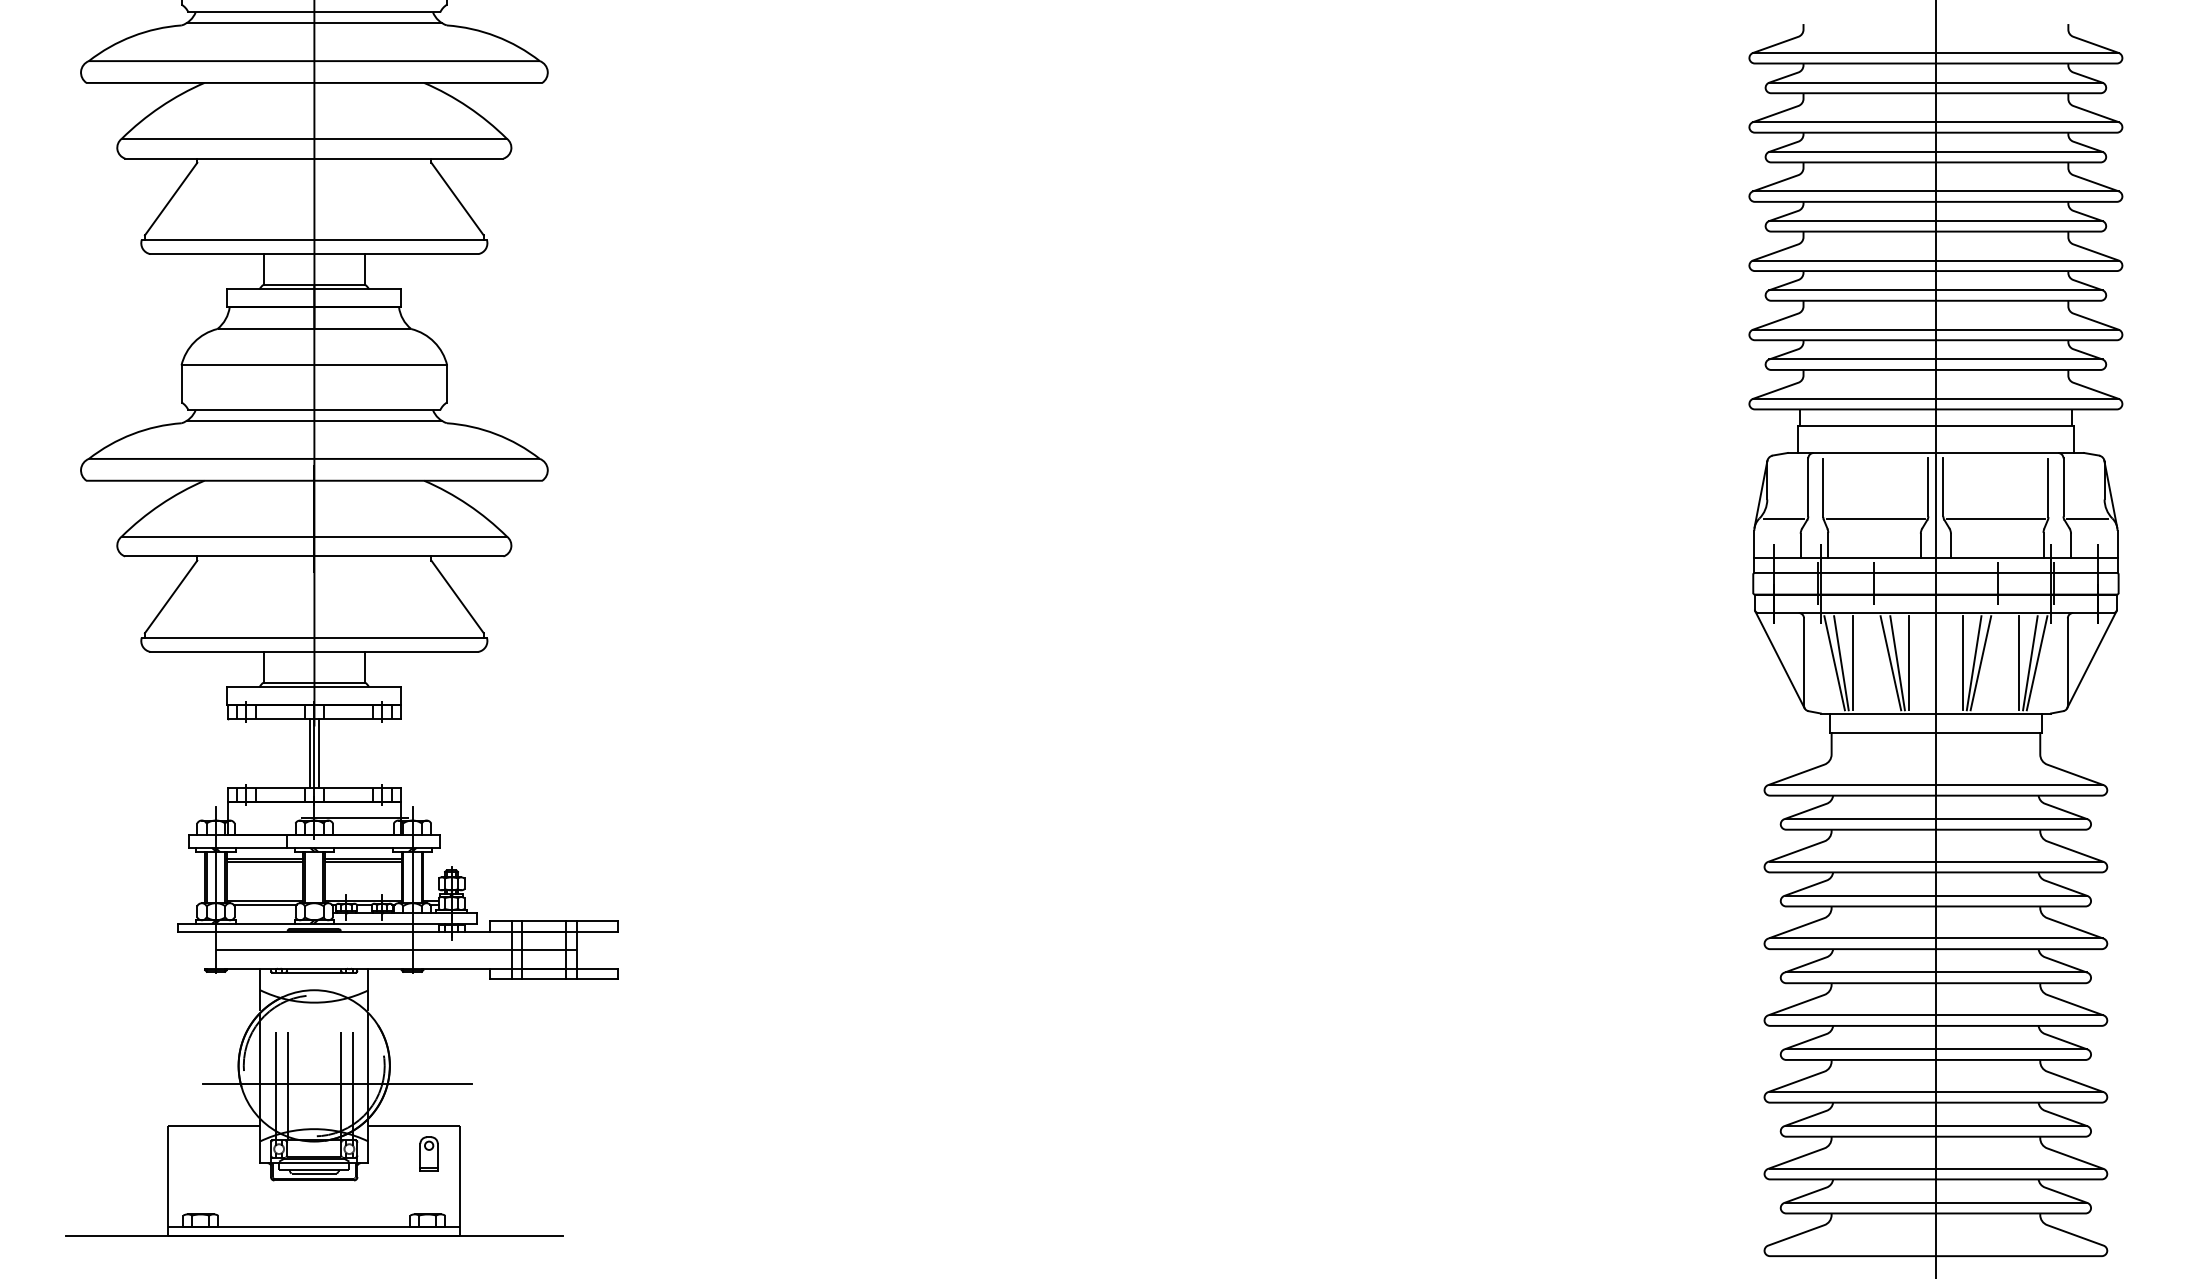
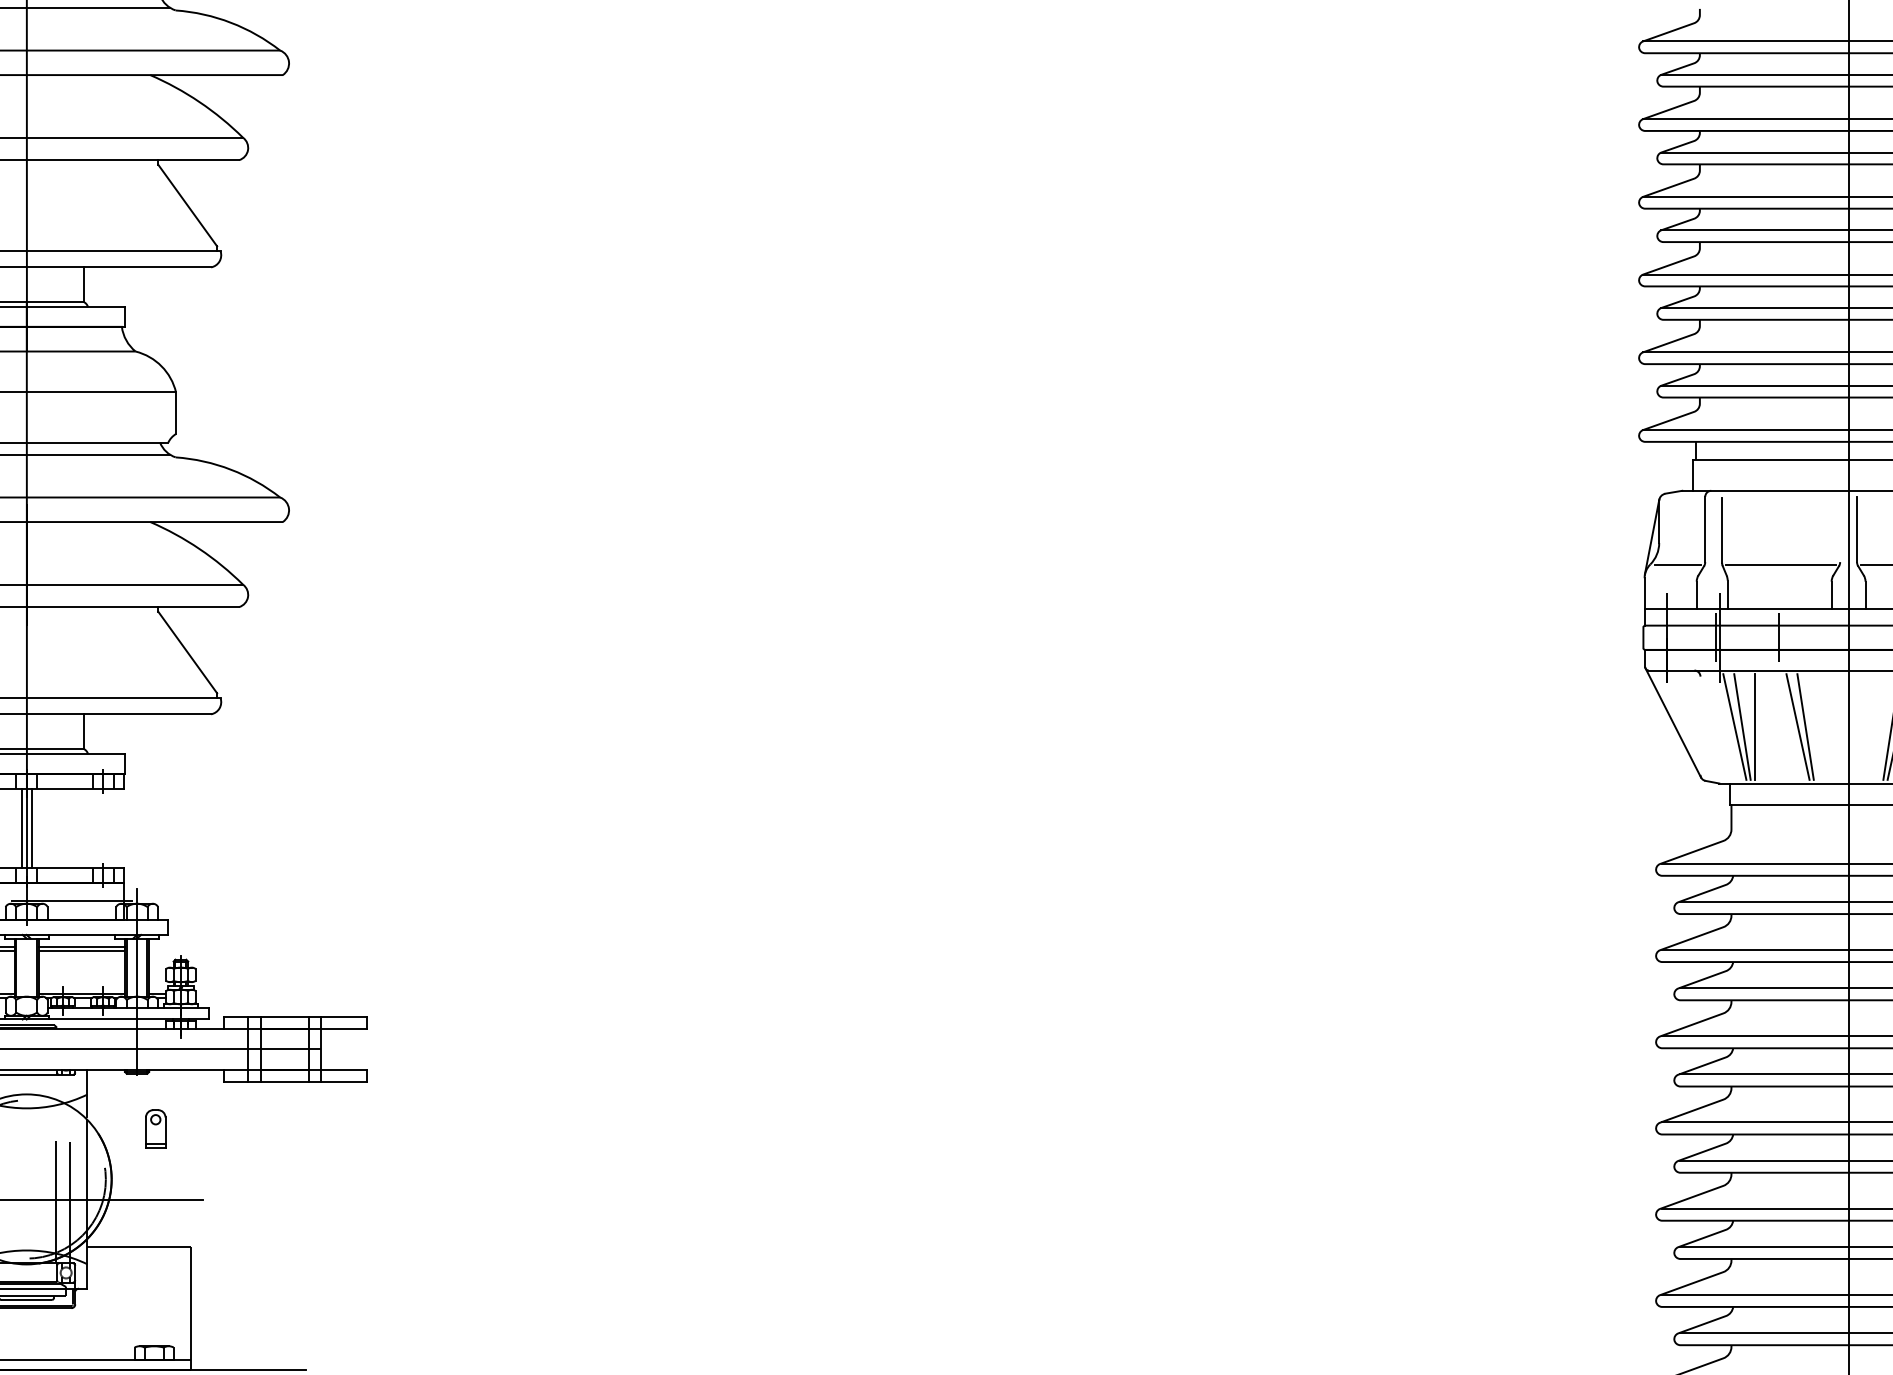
line: (1928, 487) -> (1840, 529), removed
line: (1804, 661) -> (1700, 725), removed
line: (1908, 663) -> (1817, 727), removed
line: (1963, 663) -> (1879, 727), removed
part: (428, 1153) -> (155, 1128), moved

